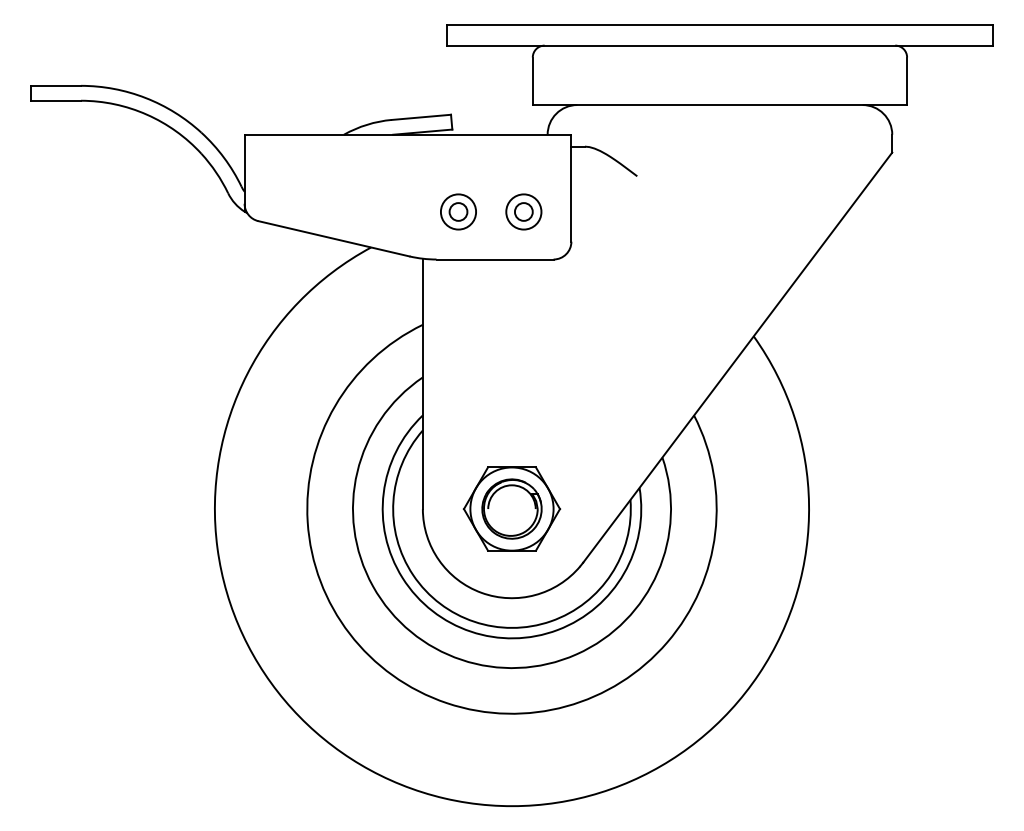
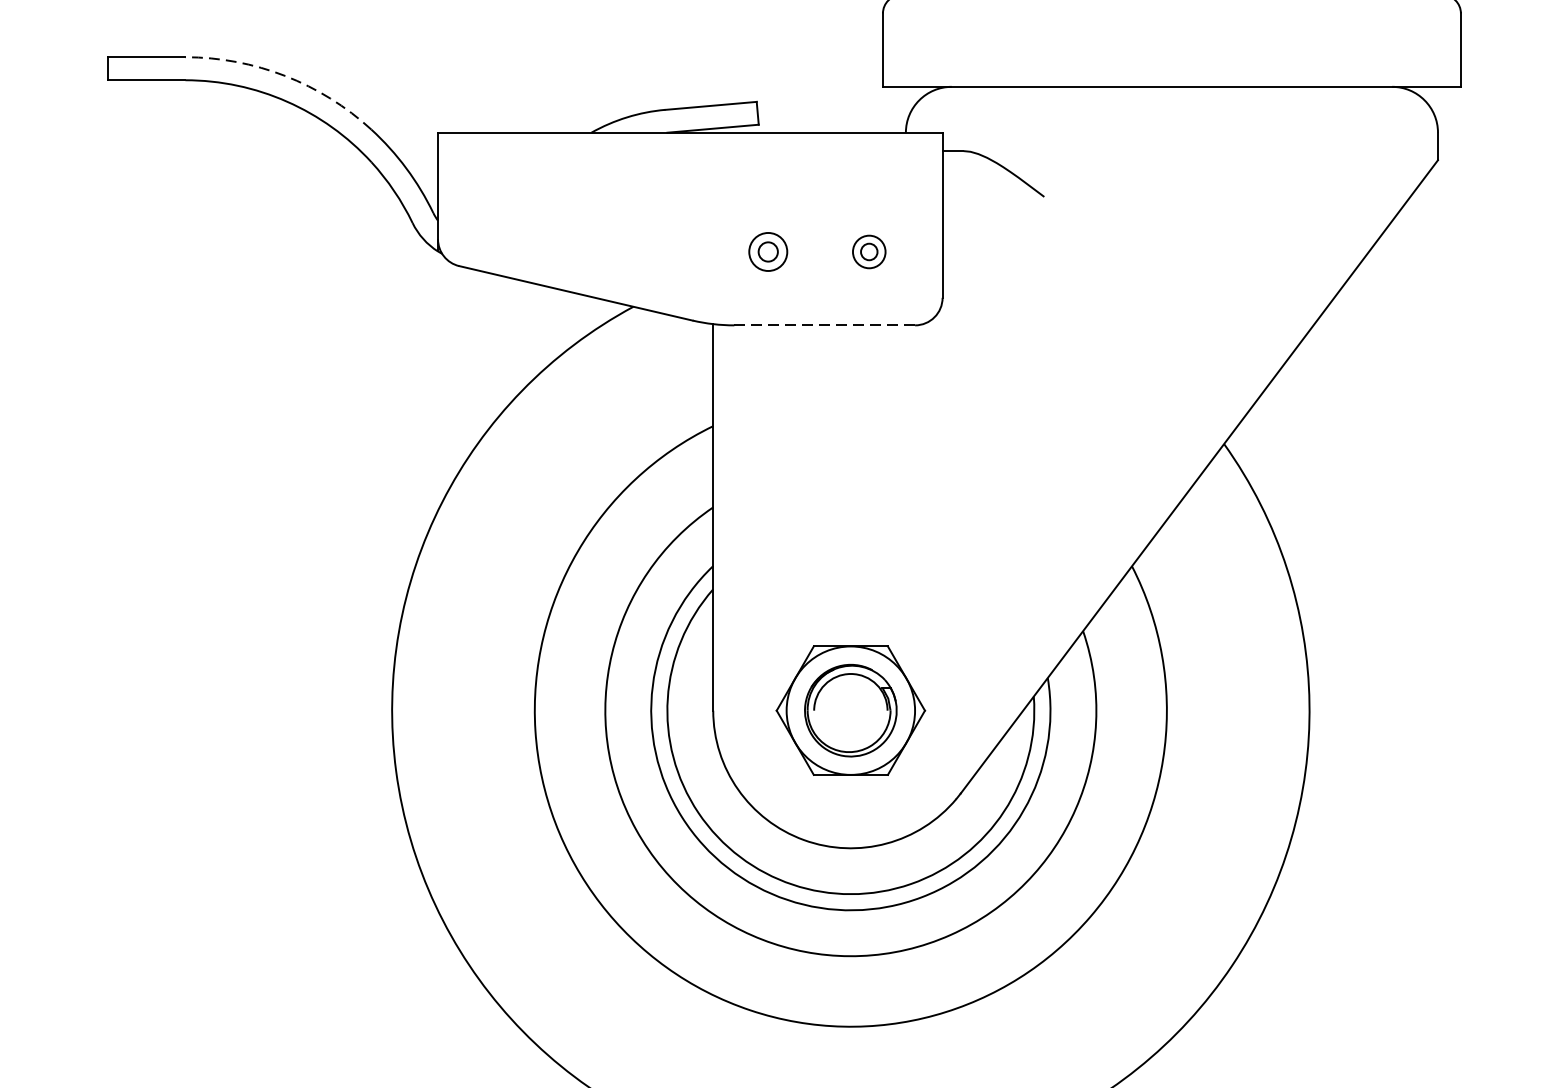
arc: (145, 97) -> (284, 75), solid -> dashed
part: (458, 211) -> (768, 251), size x0.7
part: (523, 211) -> (868, 251), size x0.6
line: (495, 259) -> (825, 325), solid -> dashed

